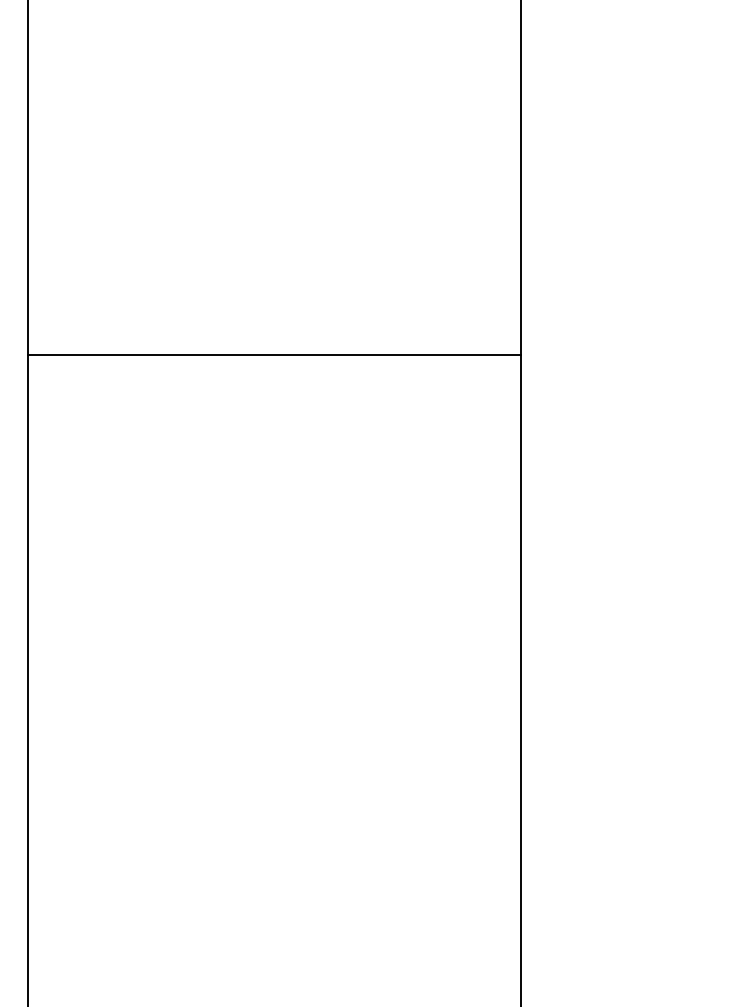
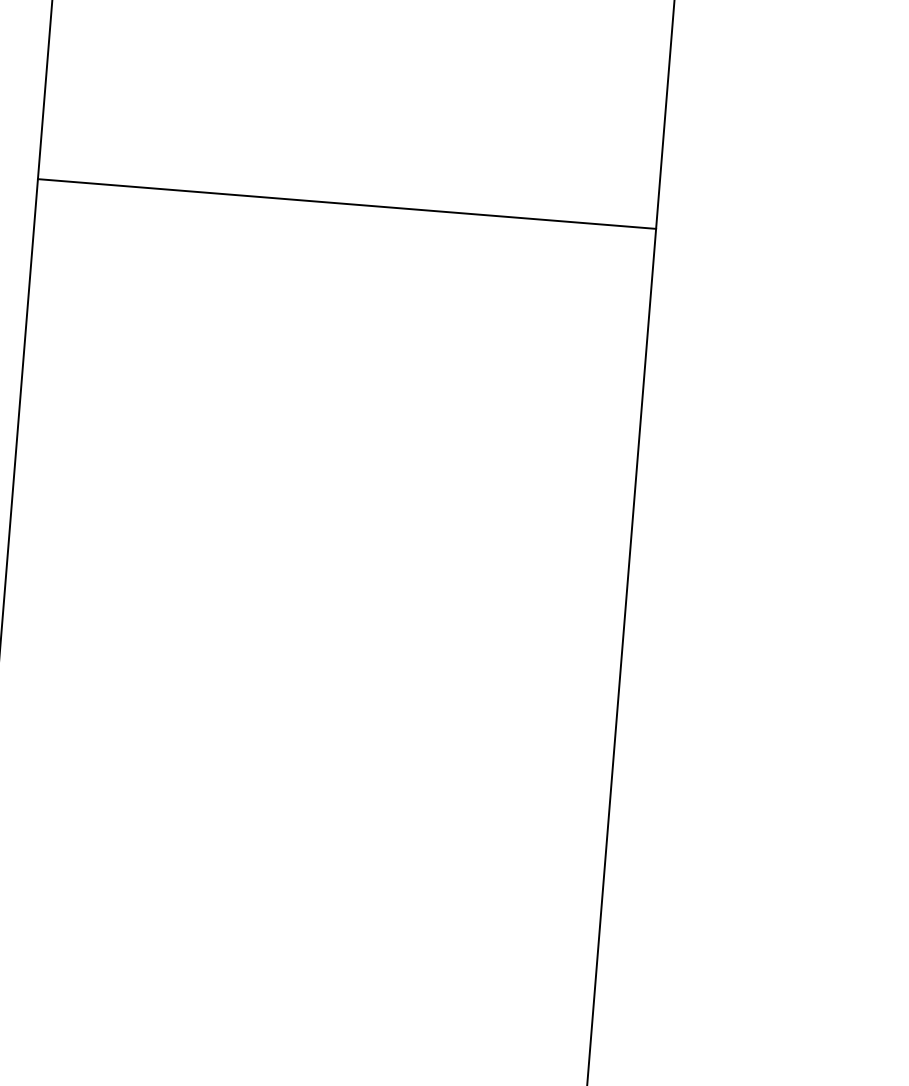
line: (274, 354) -> (346, 203), moved

